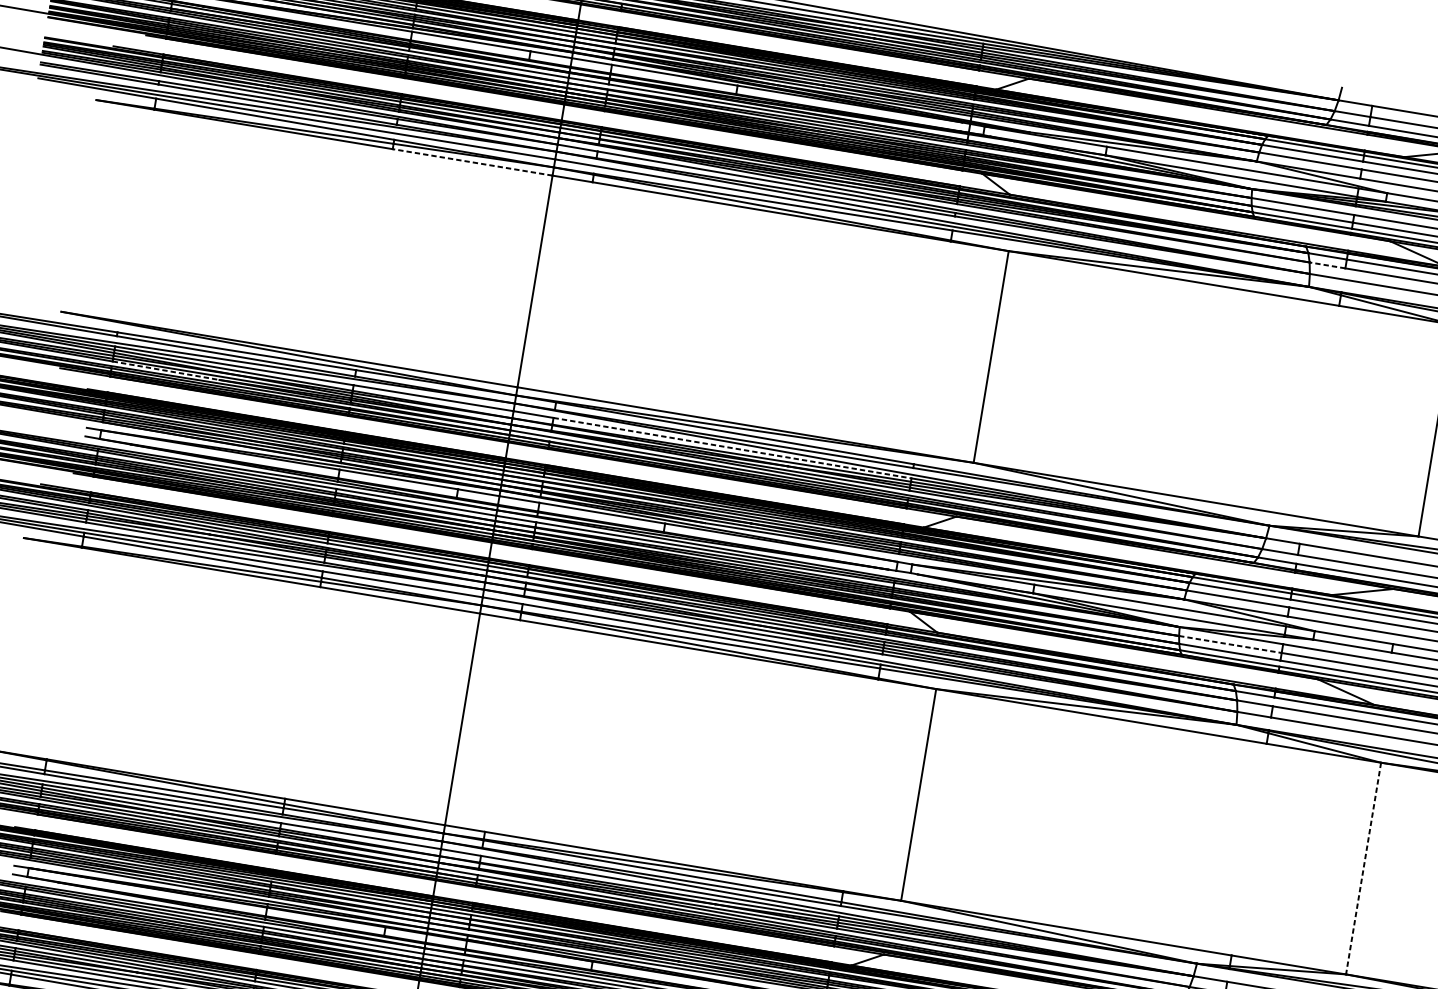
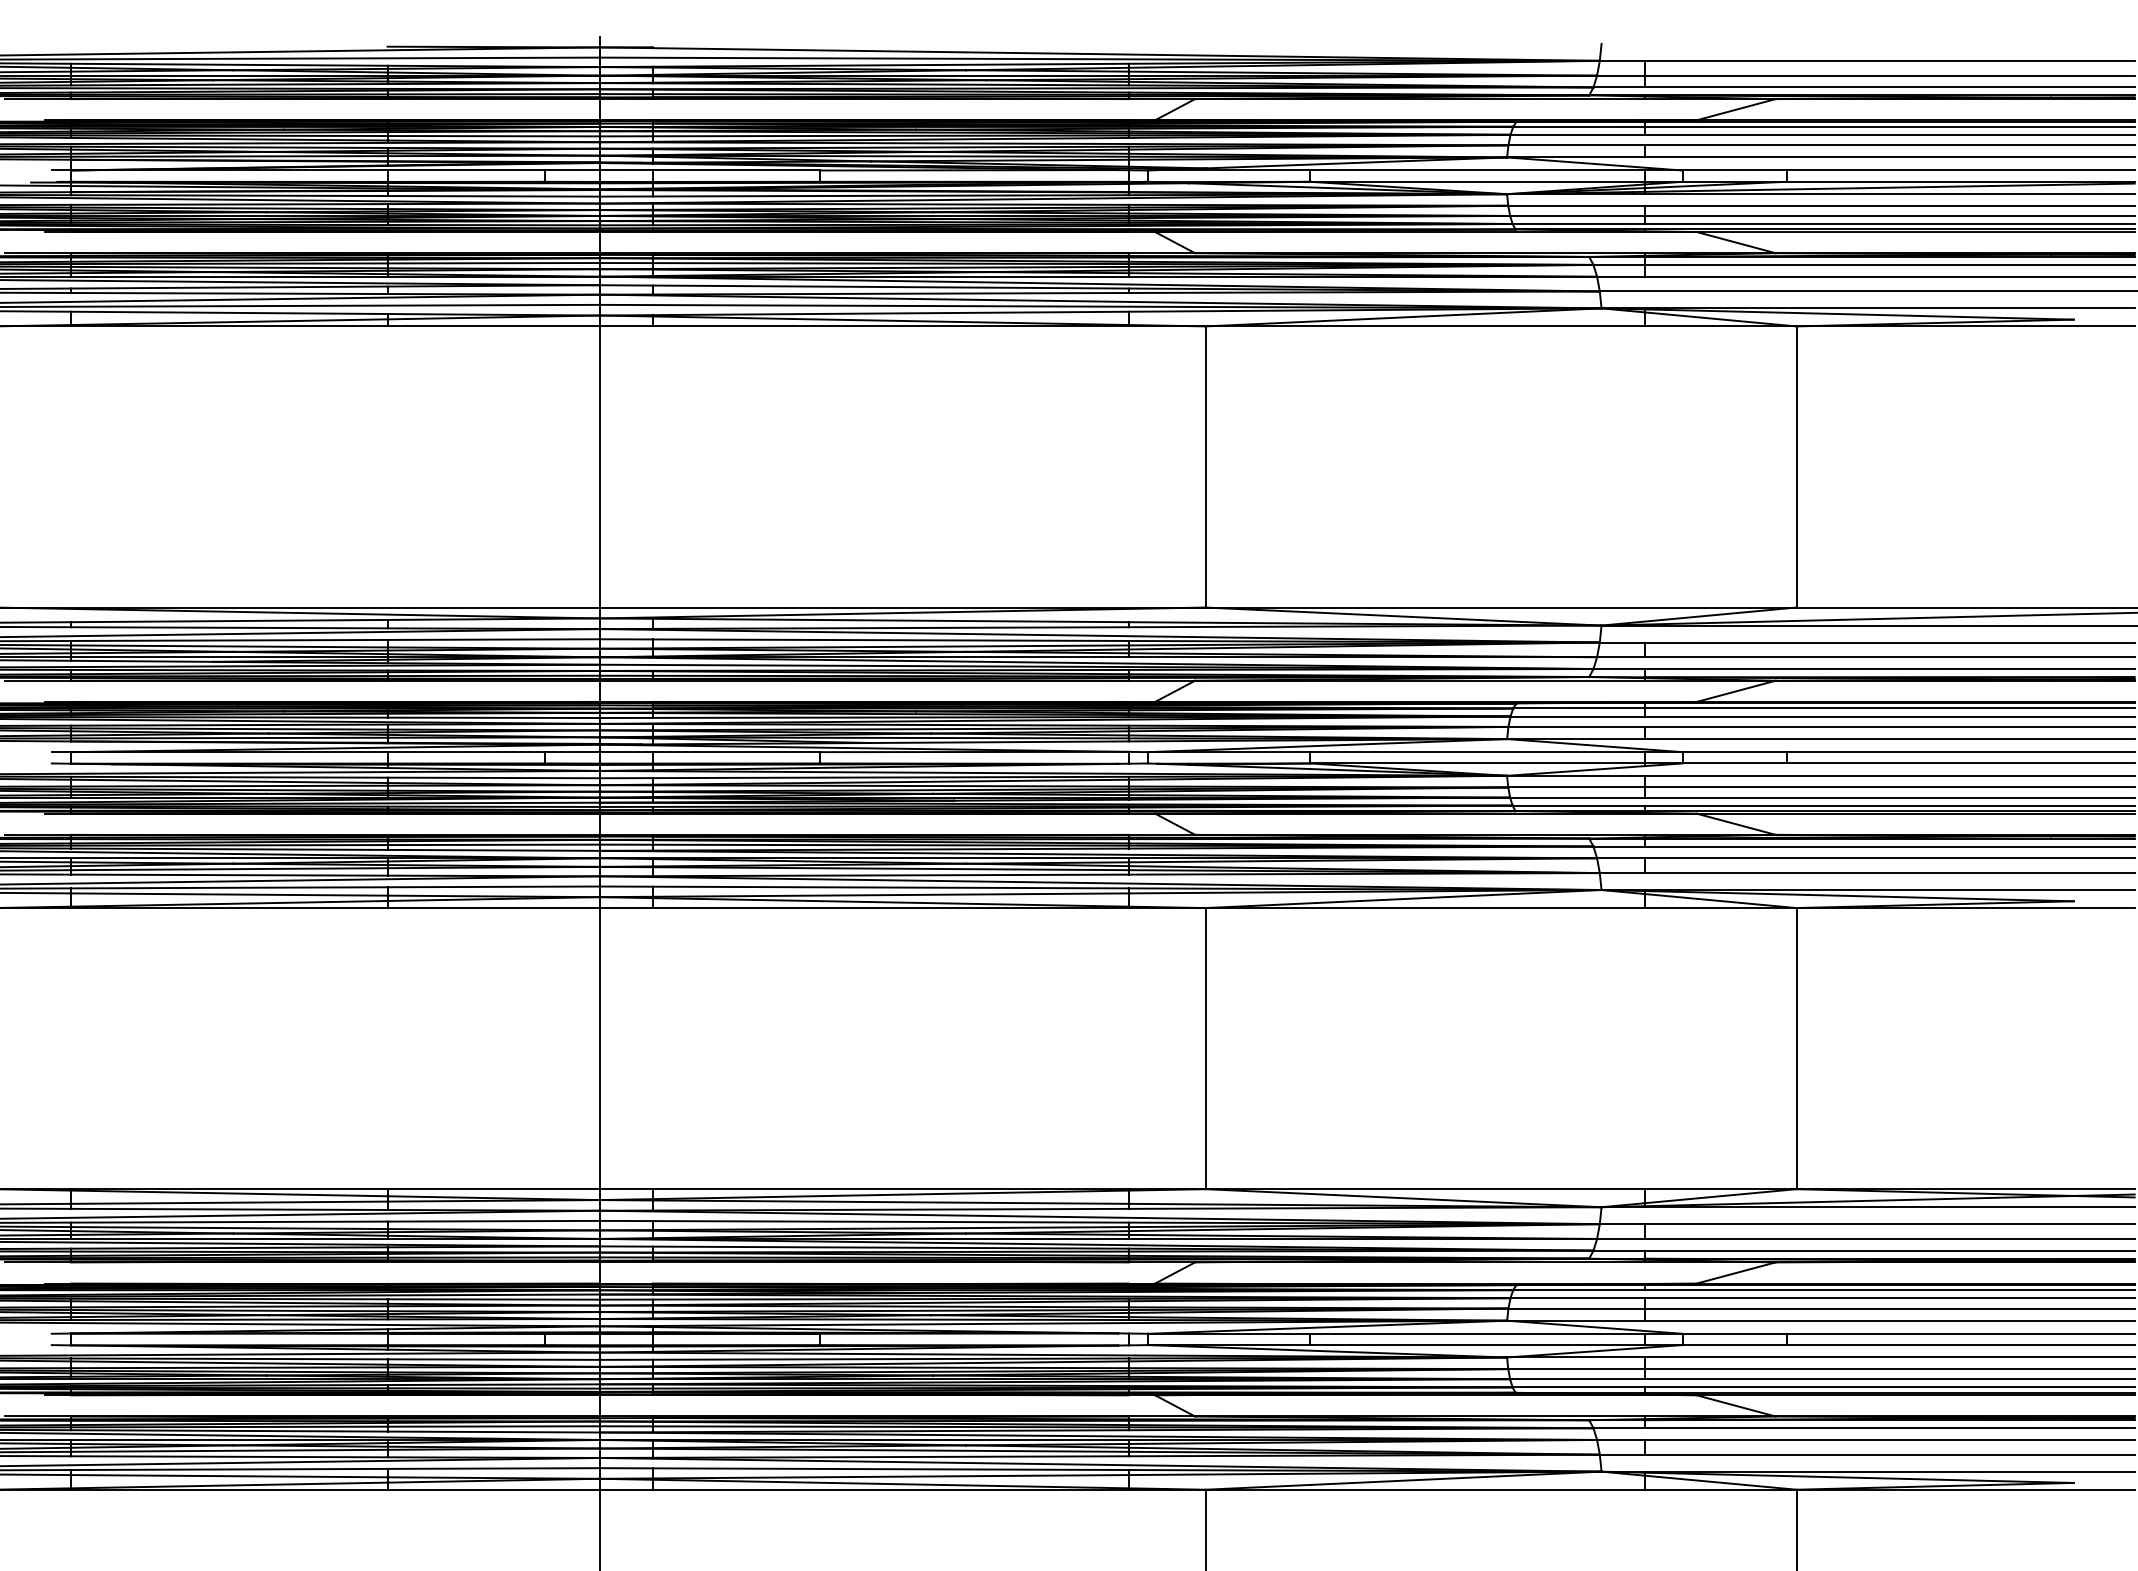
line: (472, 162) -> (493, 326), dashed -> solid
line: (1327, 265) -> (1620, 276), dashed -> solid
line: (166, 370) -> (142, 661), dashed -> solid
line: (732, 448) -> (890, 640), dashed -> solid
line: (1230, 644) -> (1576, 787), dashed -> solid
line: (1363, 868) -> (1796, 1048), dashed -> solid

